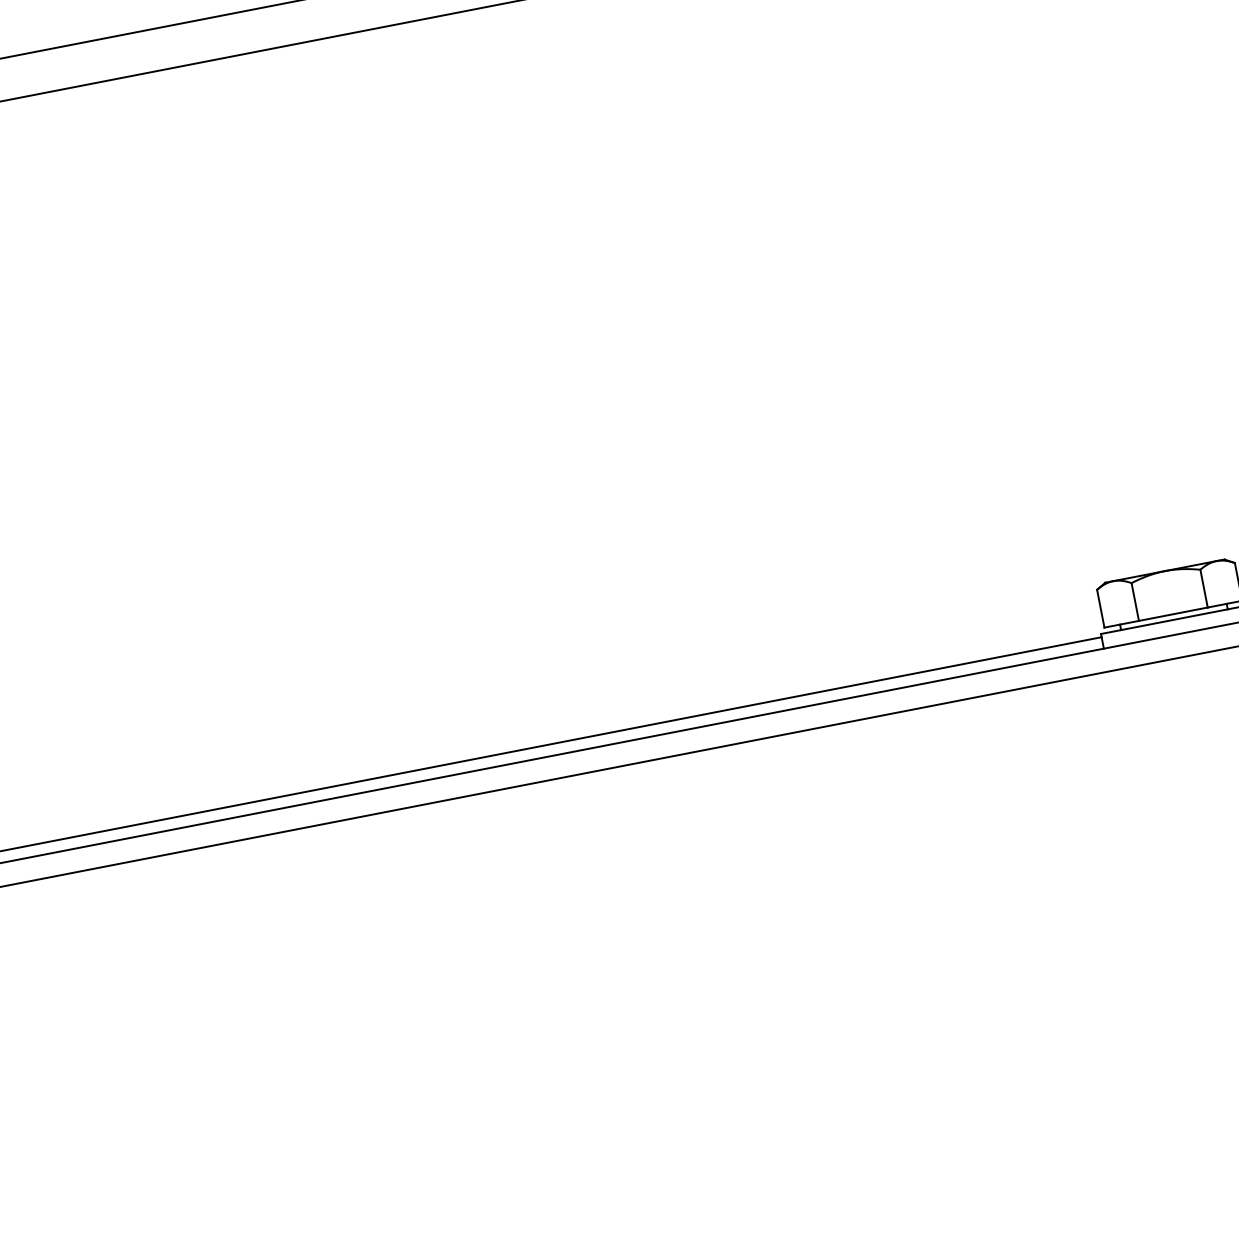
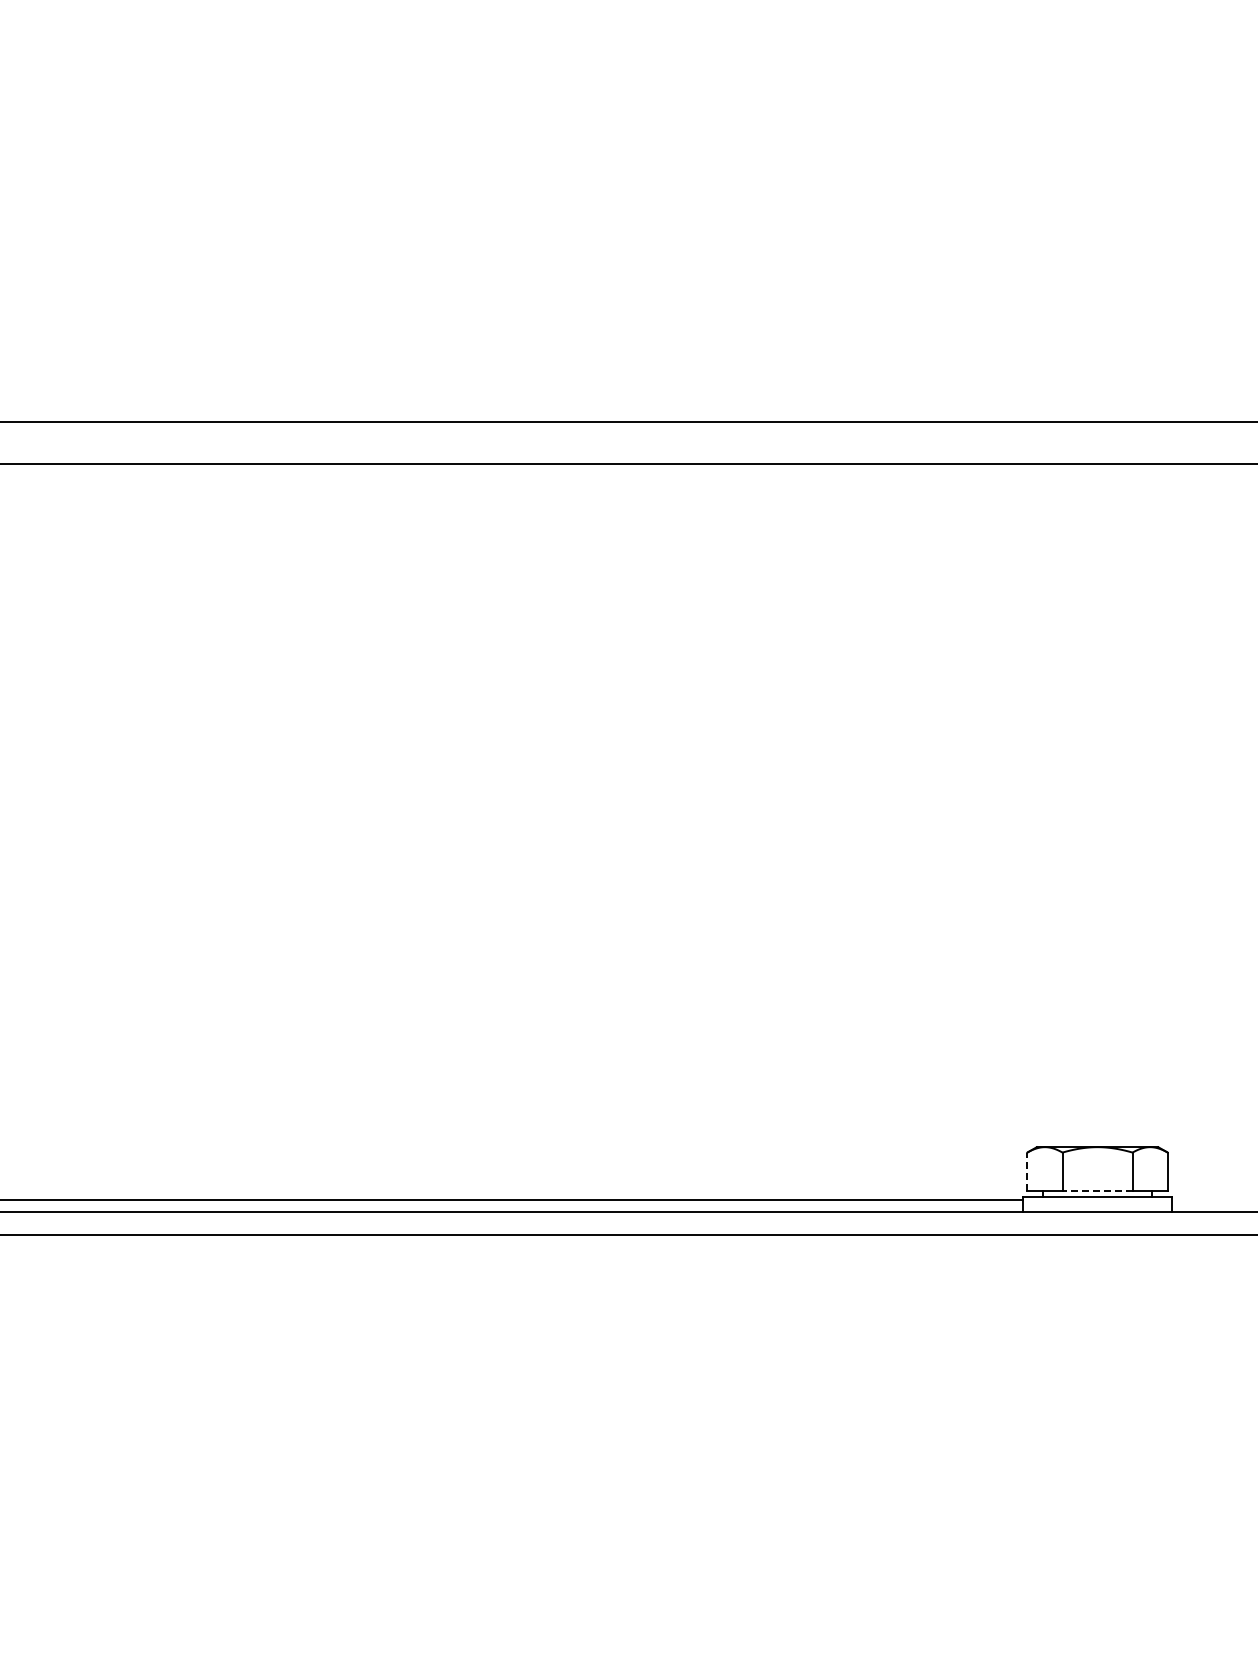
line: (1100, 608) -> (1027, 1171), solid -> dashed
line: (1173, 614) -> (1097, 1191), solid -> dashed

